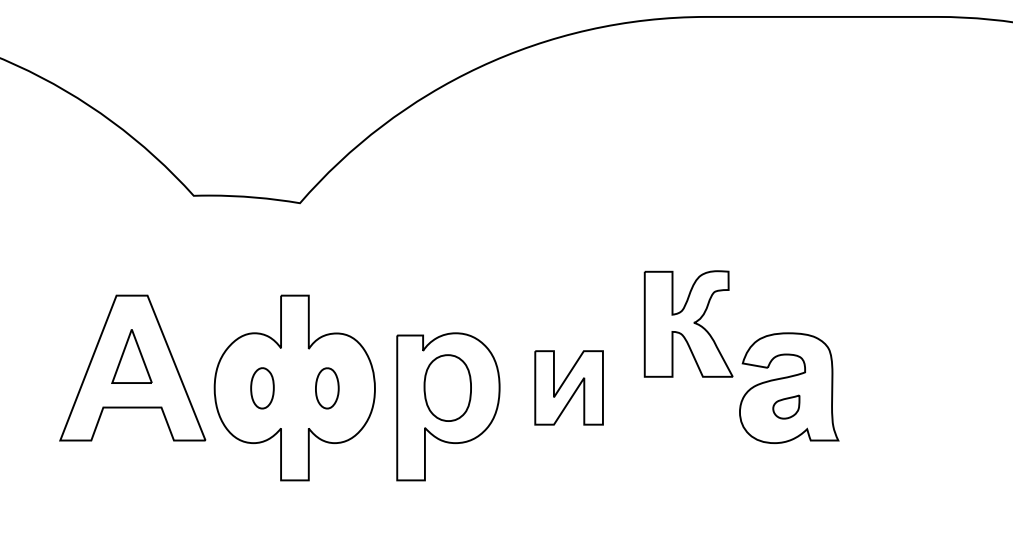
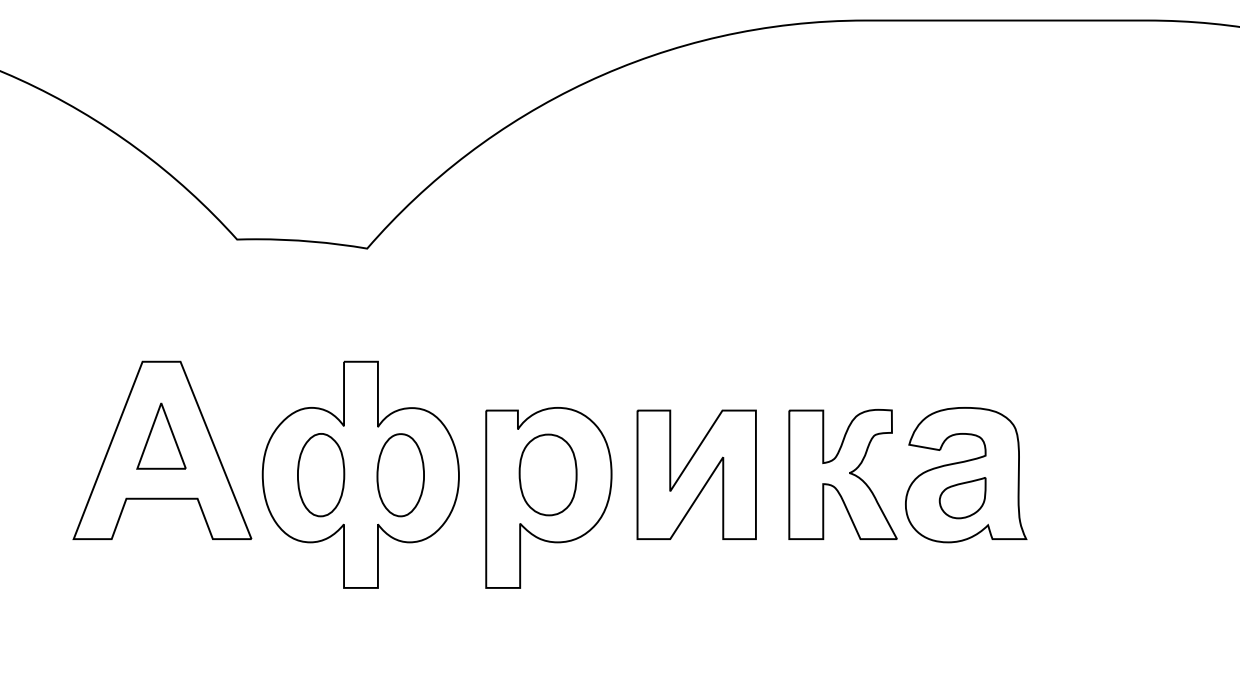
part: (688, 324) -> (842, 474), moved
part: (568, 387) -> (696, 474), size x1.43
part: (262, 388) -> (321, 475), size x1.67
part: (327, 388) -> (400, 475), size x1.67
part: (786, 407) -> (962, 498), size x1.43

